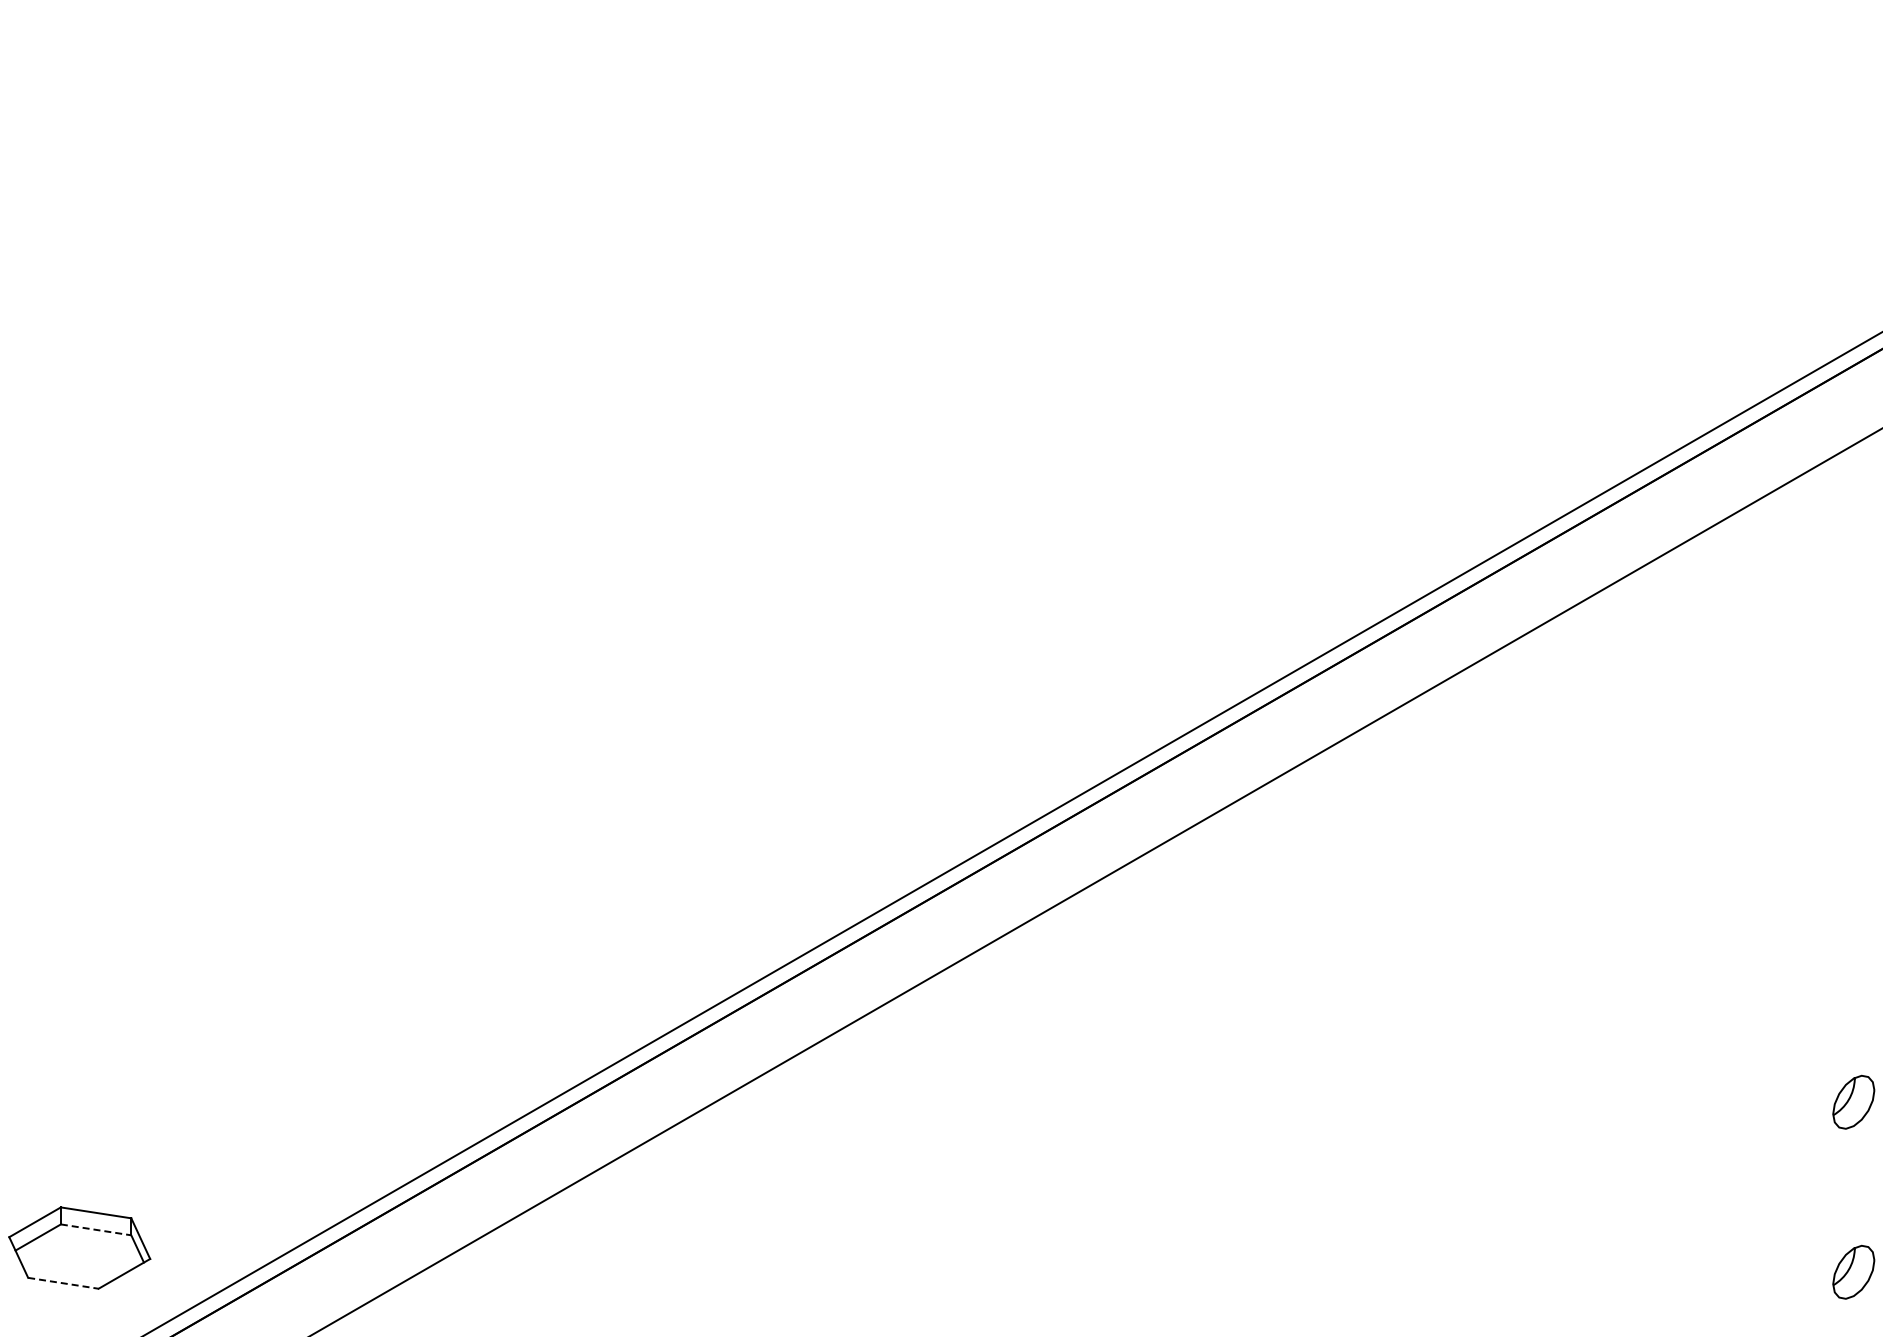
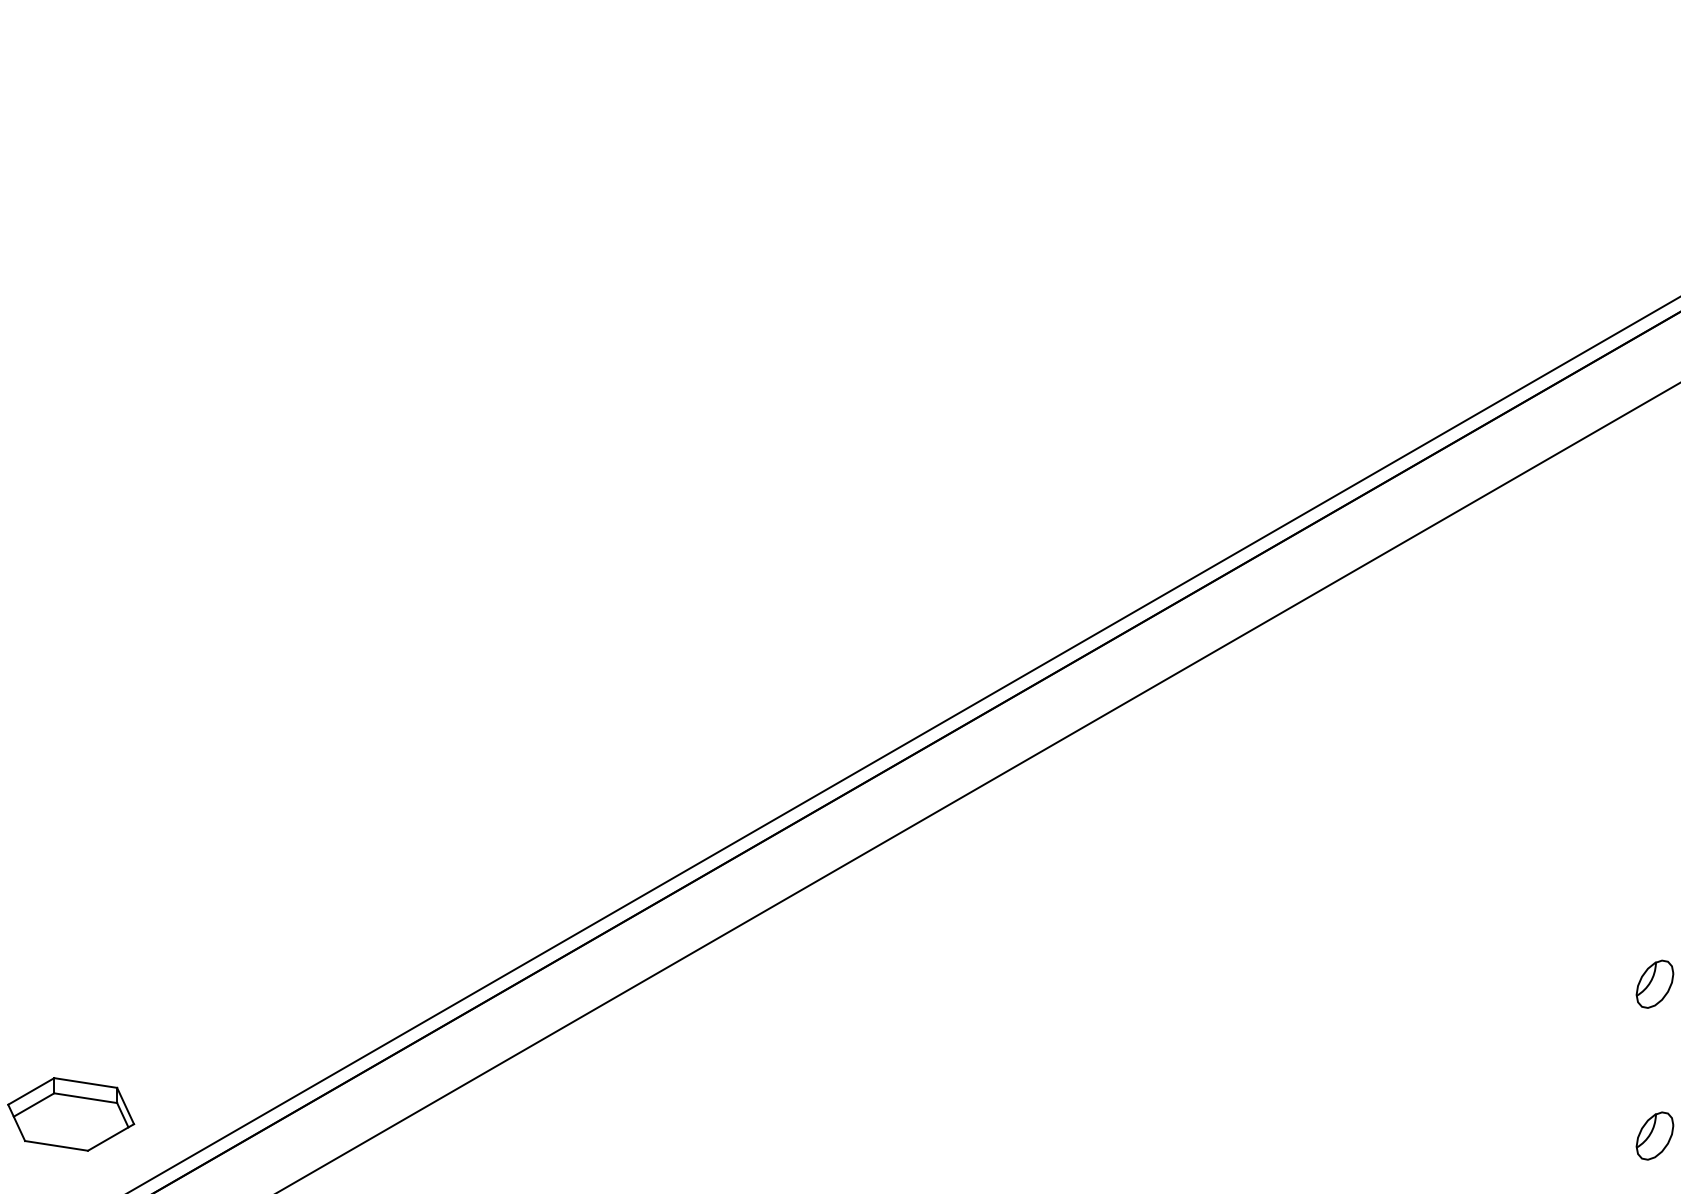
line: (96, 1229) -> (86, 1097), dashed -> solid
line: (63, 1283) -> (56, 1146), dashed -> solid

